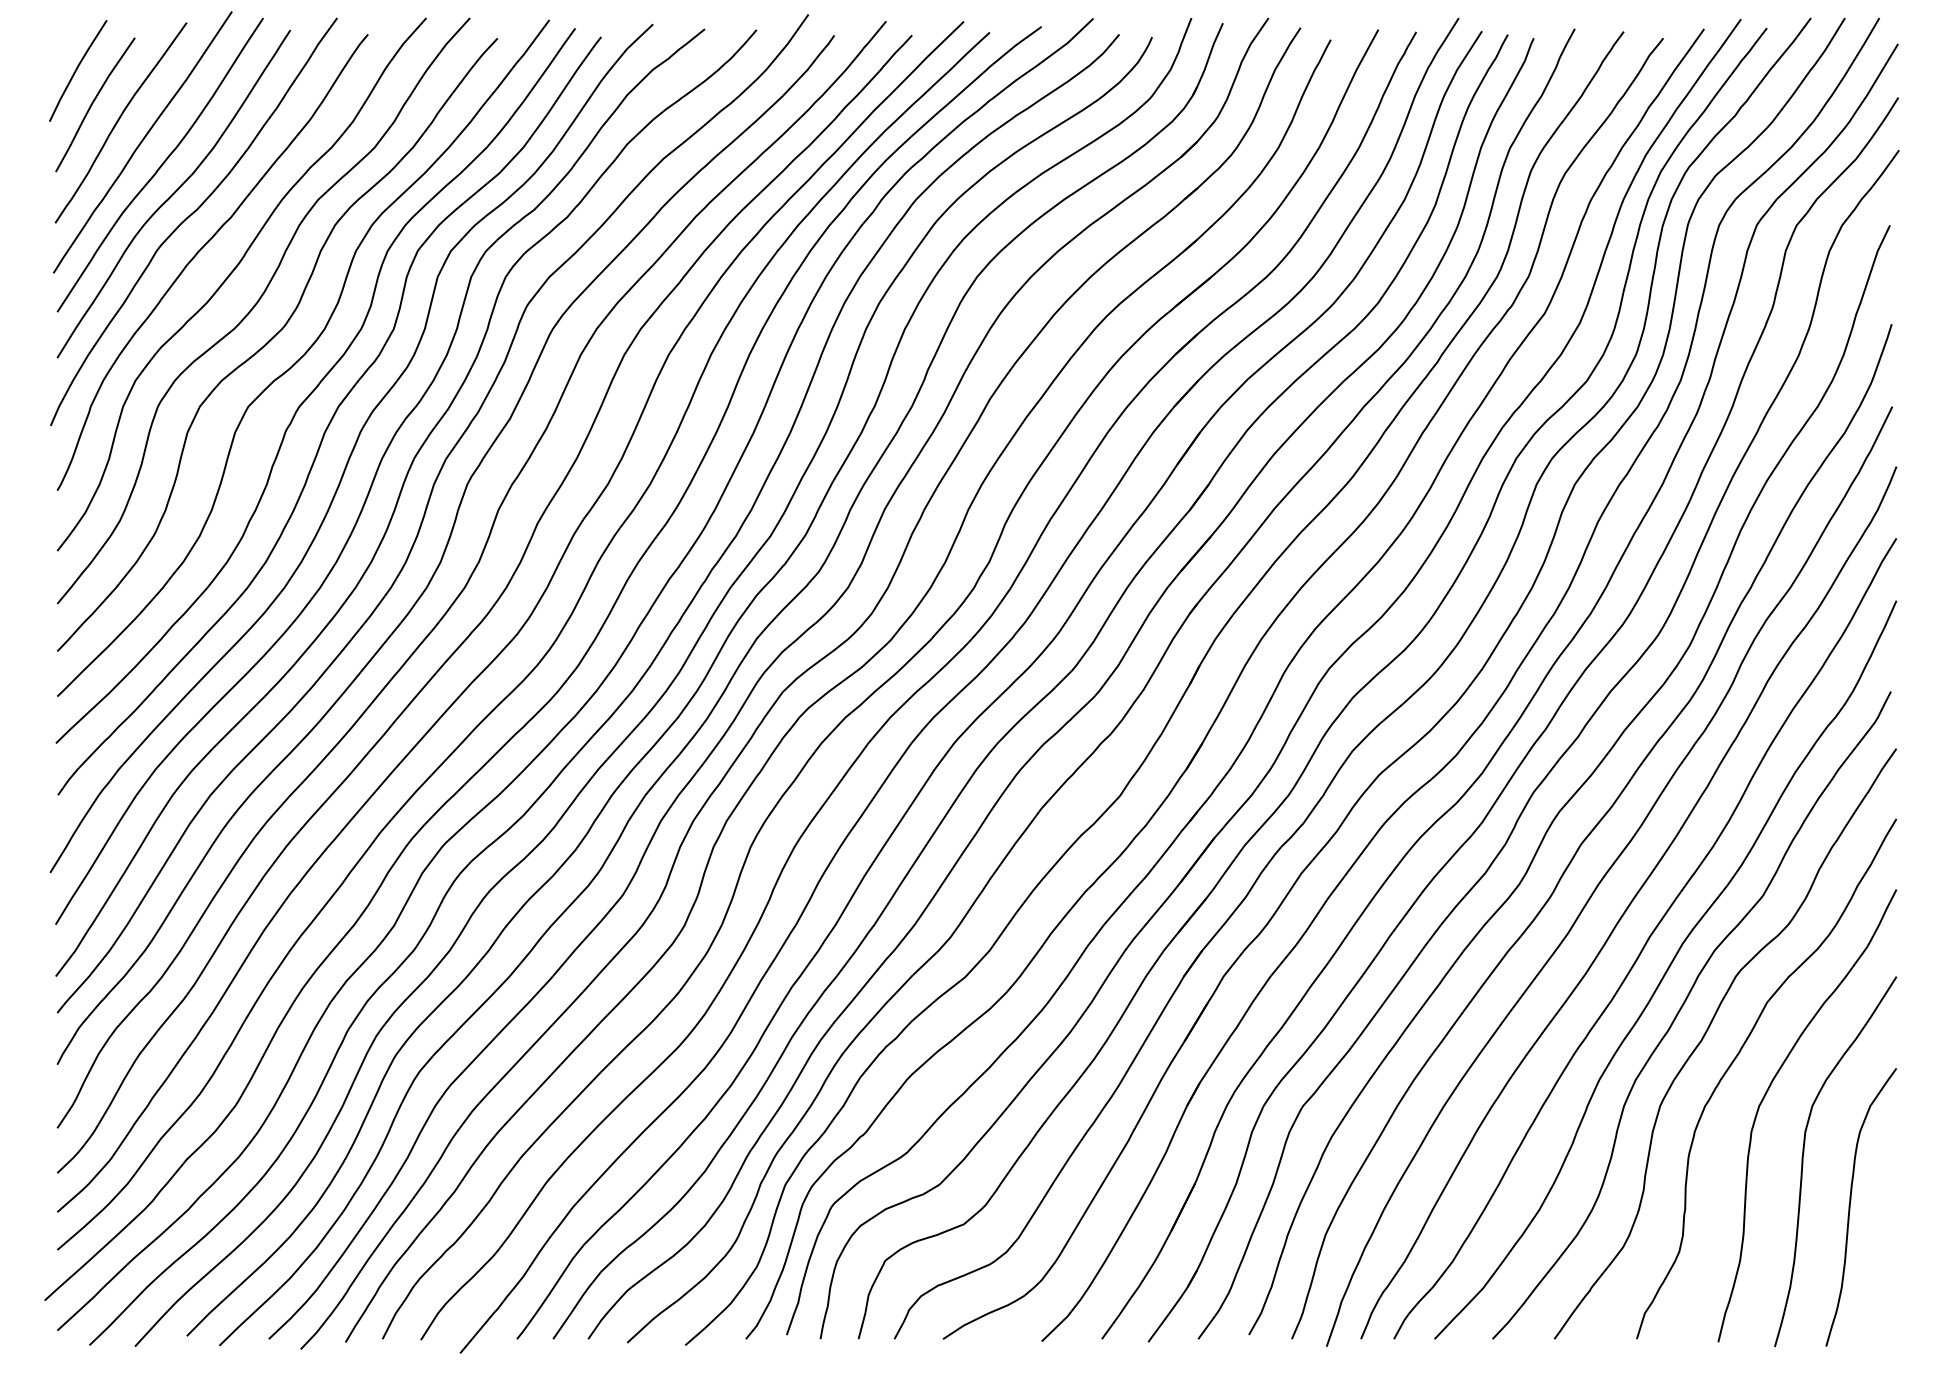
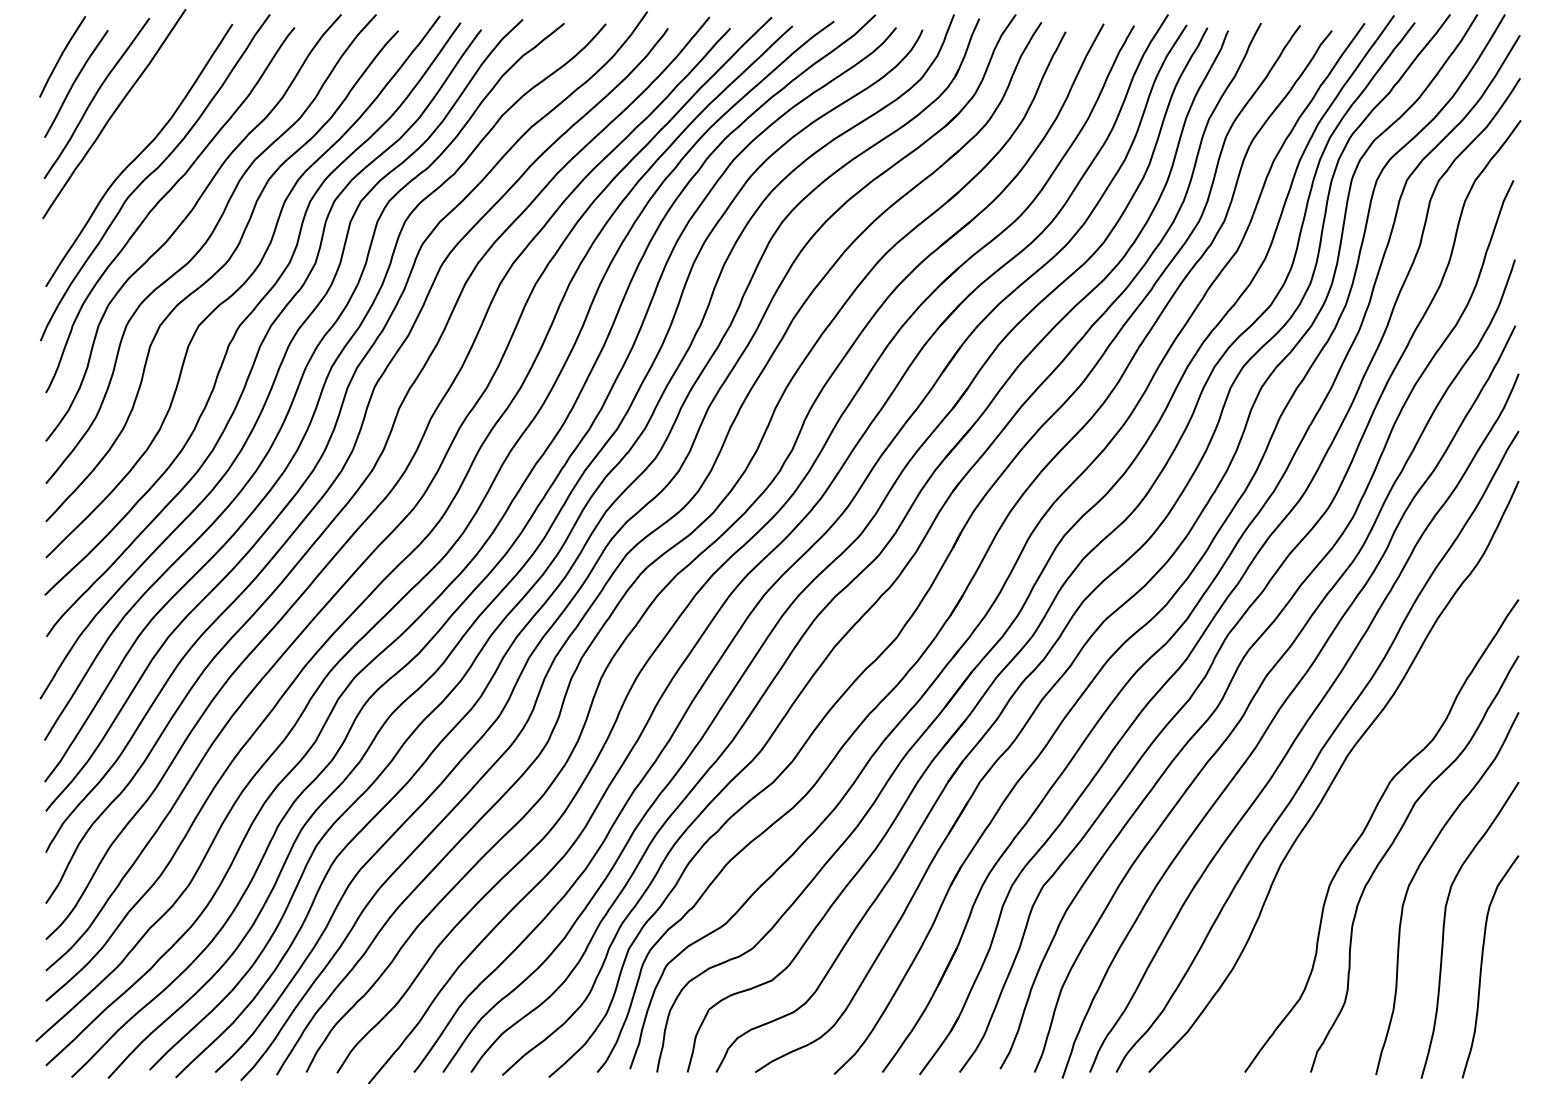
curve: (160, 165) -> (128, 132), removed
curve: (1681, 1010) -> (1346, 809), removed

